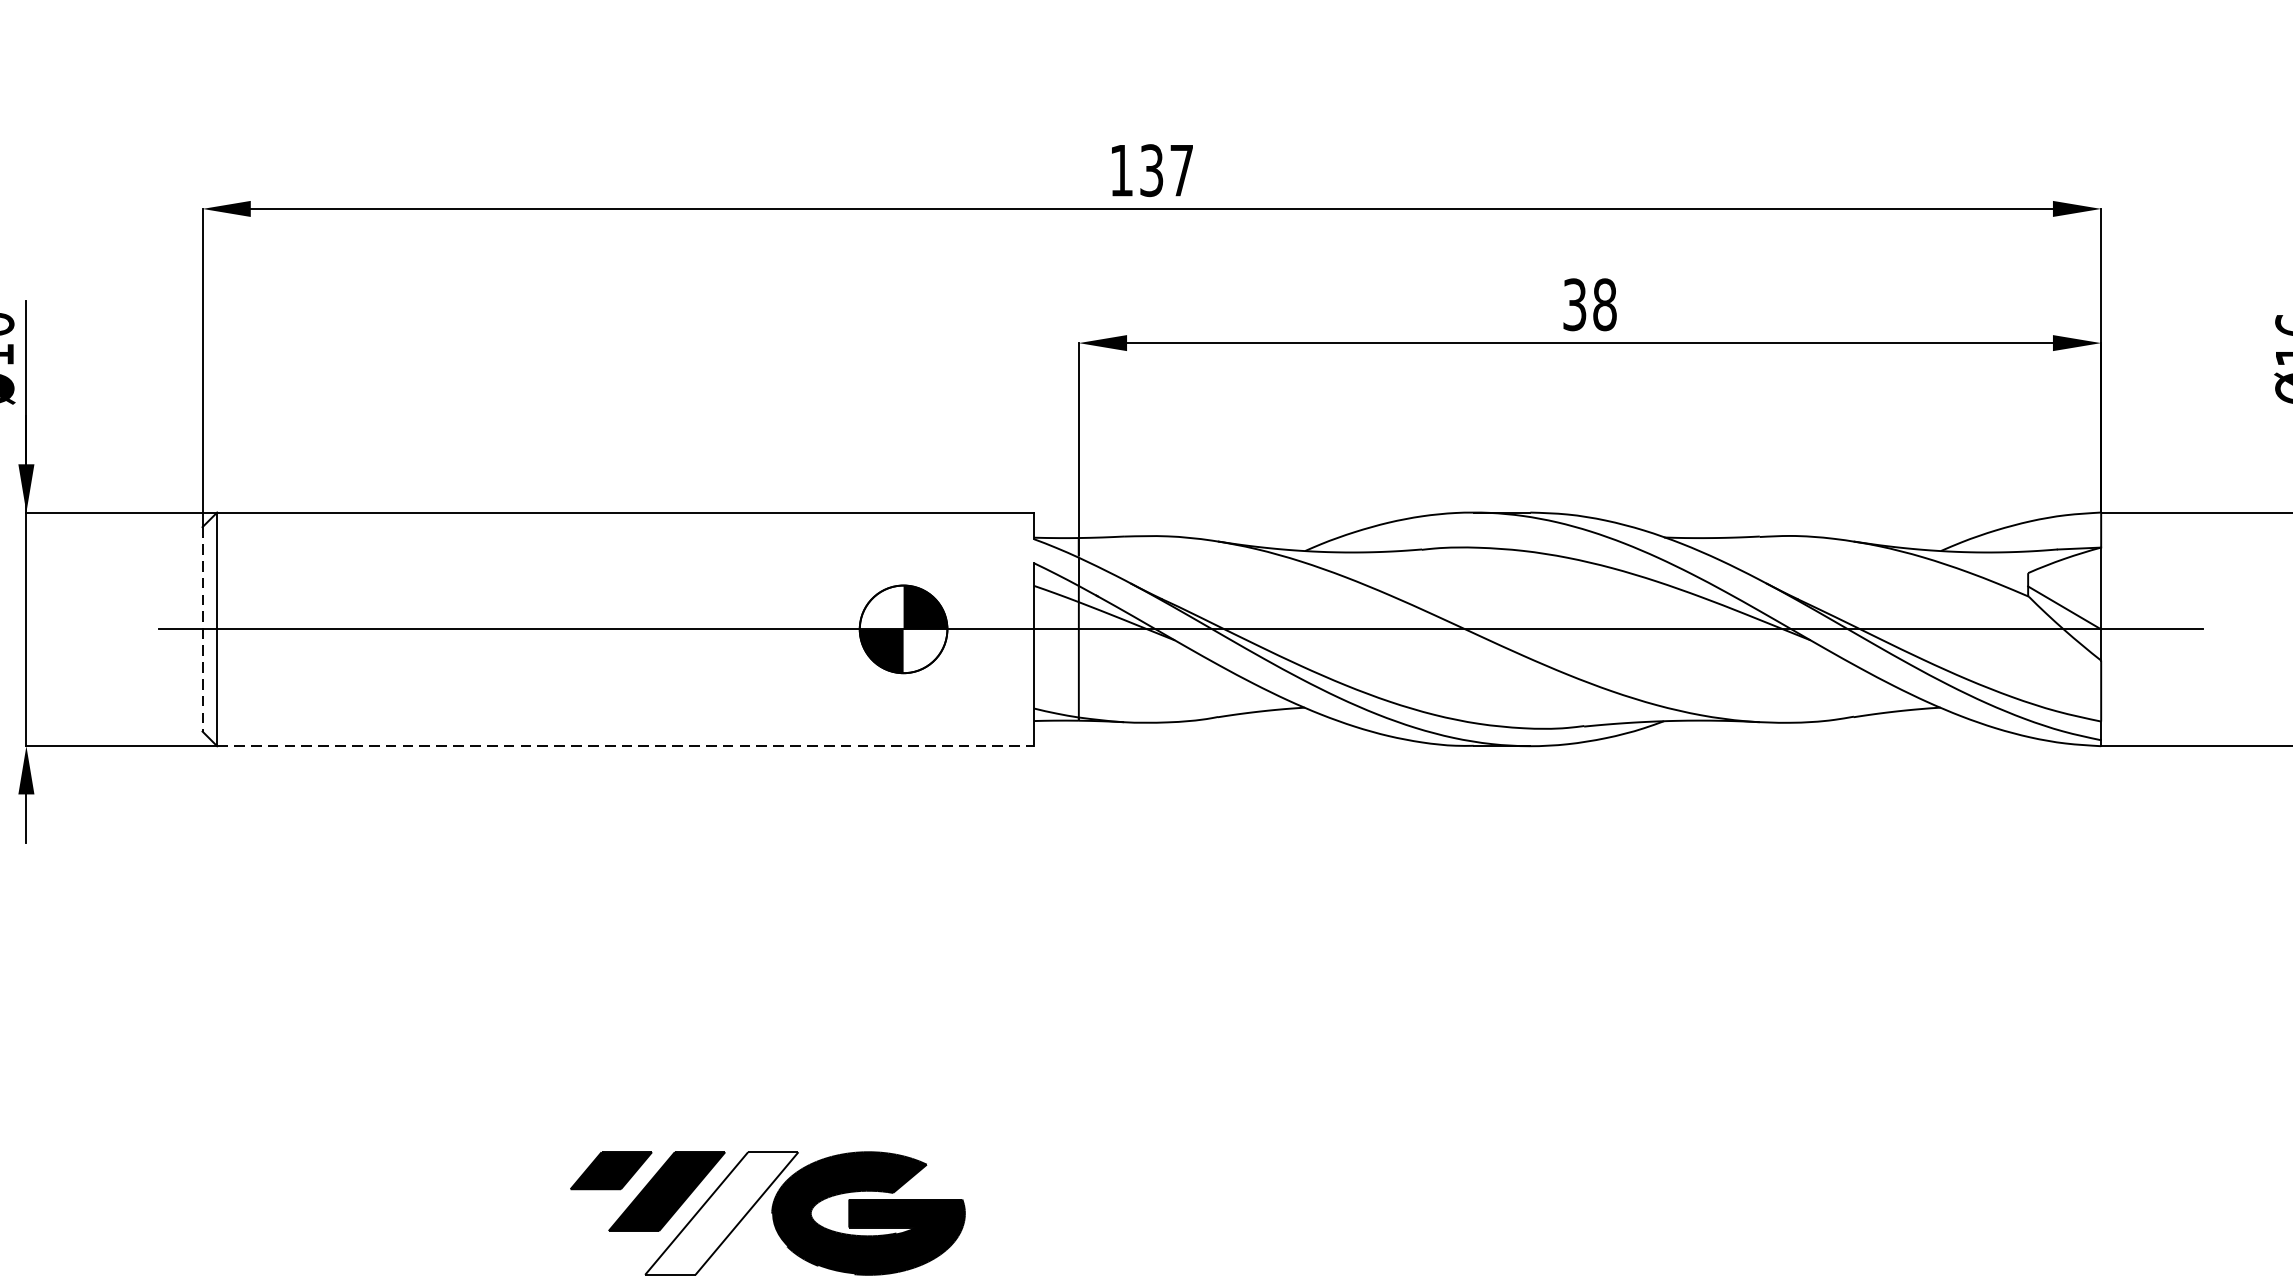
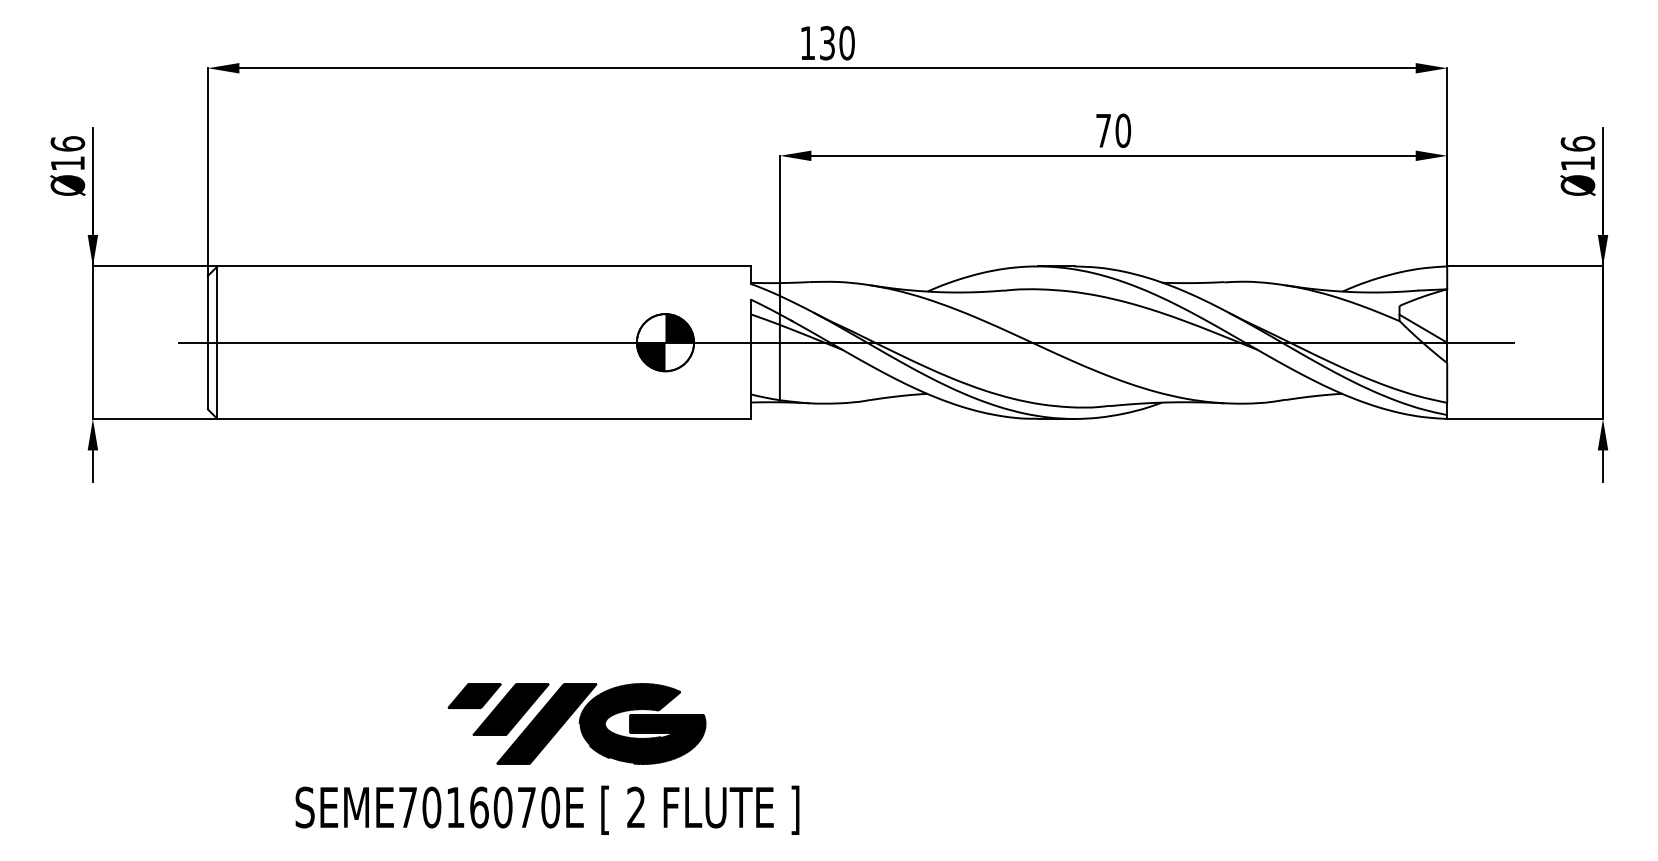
text: (1180, 171) -> (846, 43), 137 -> 130
text: (1589, 304) -> (1113, 130), 38 -> 70
line: (201, 629) -> (207, 342), dashed -> solid
line: (626, 745) -> (484, 418), dashed -> solid
fill: (721, 1212) -> (546, 723), added

